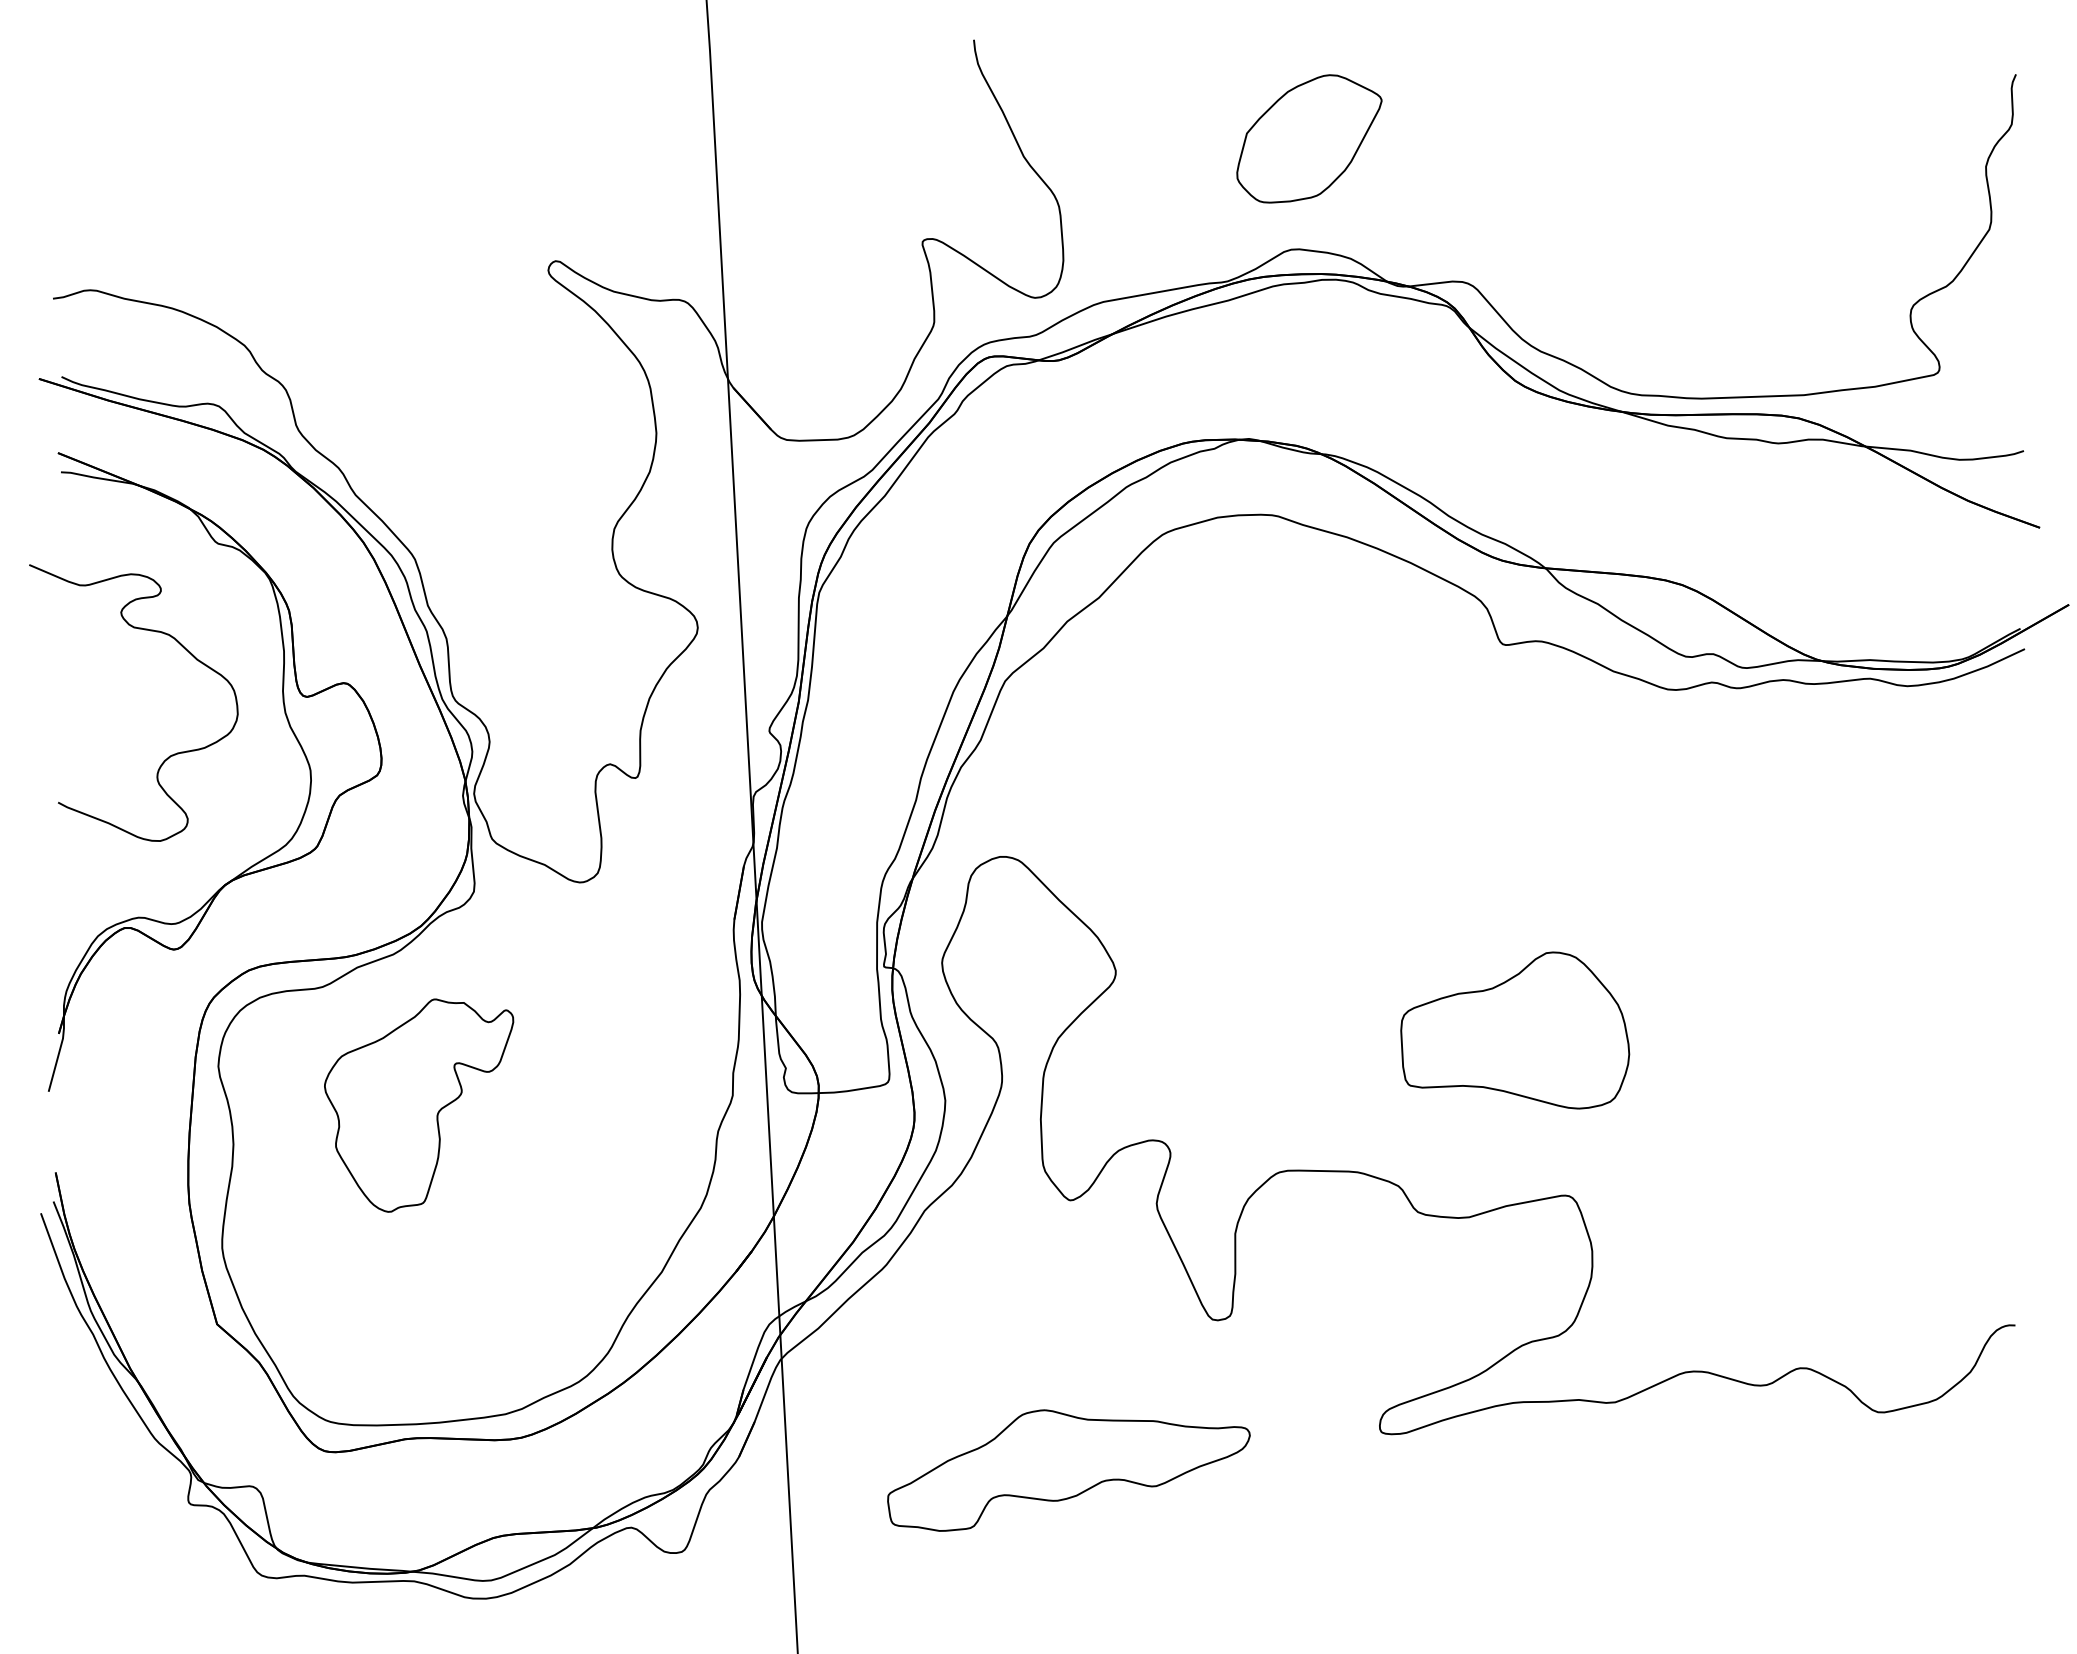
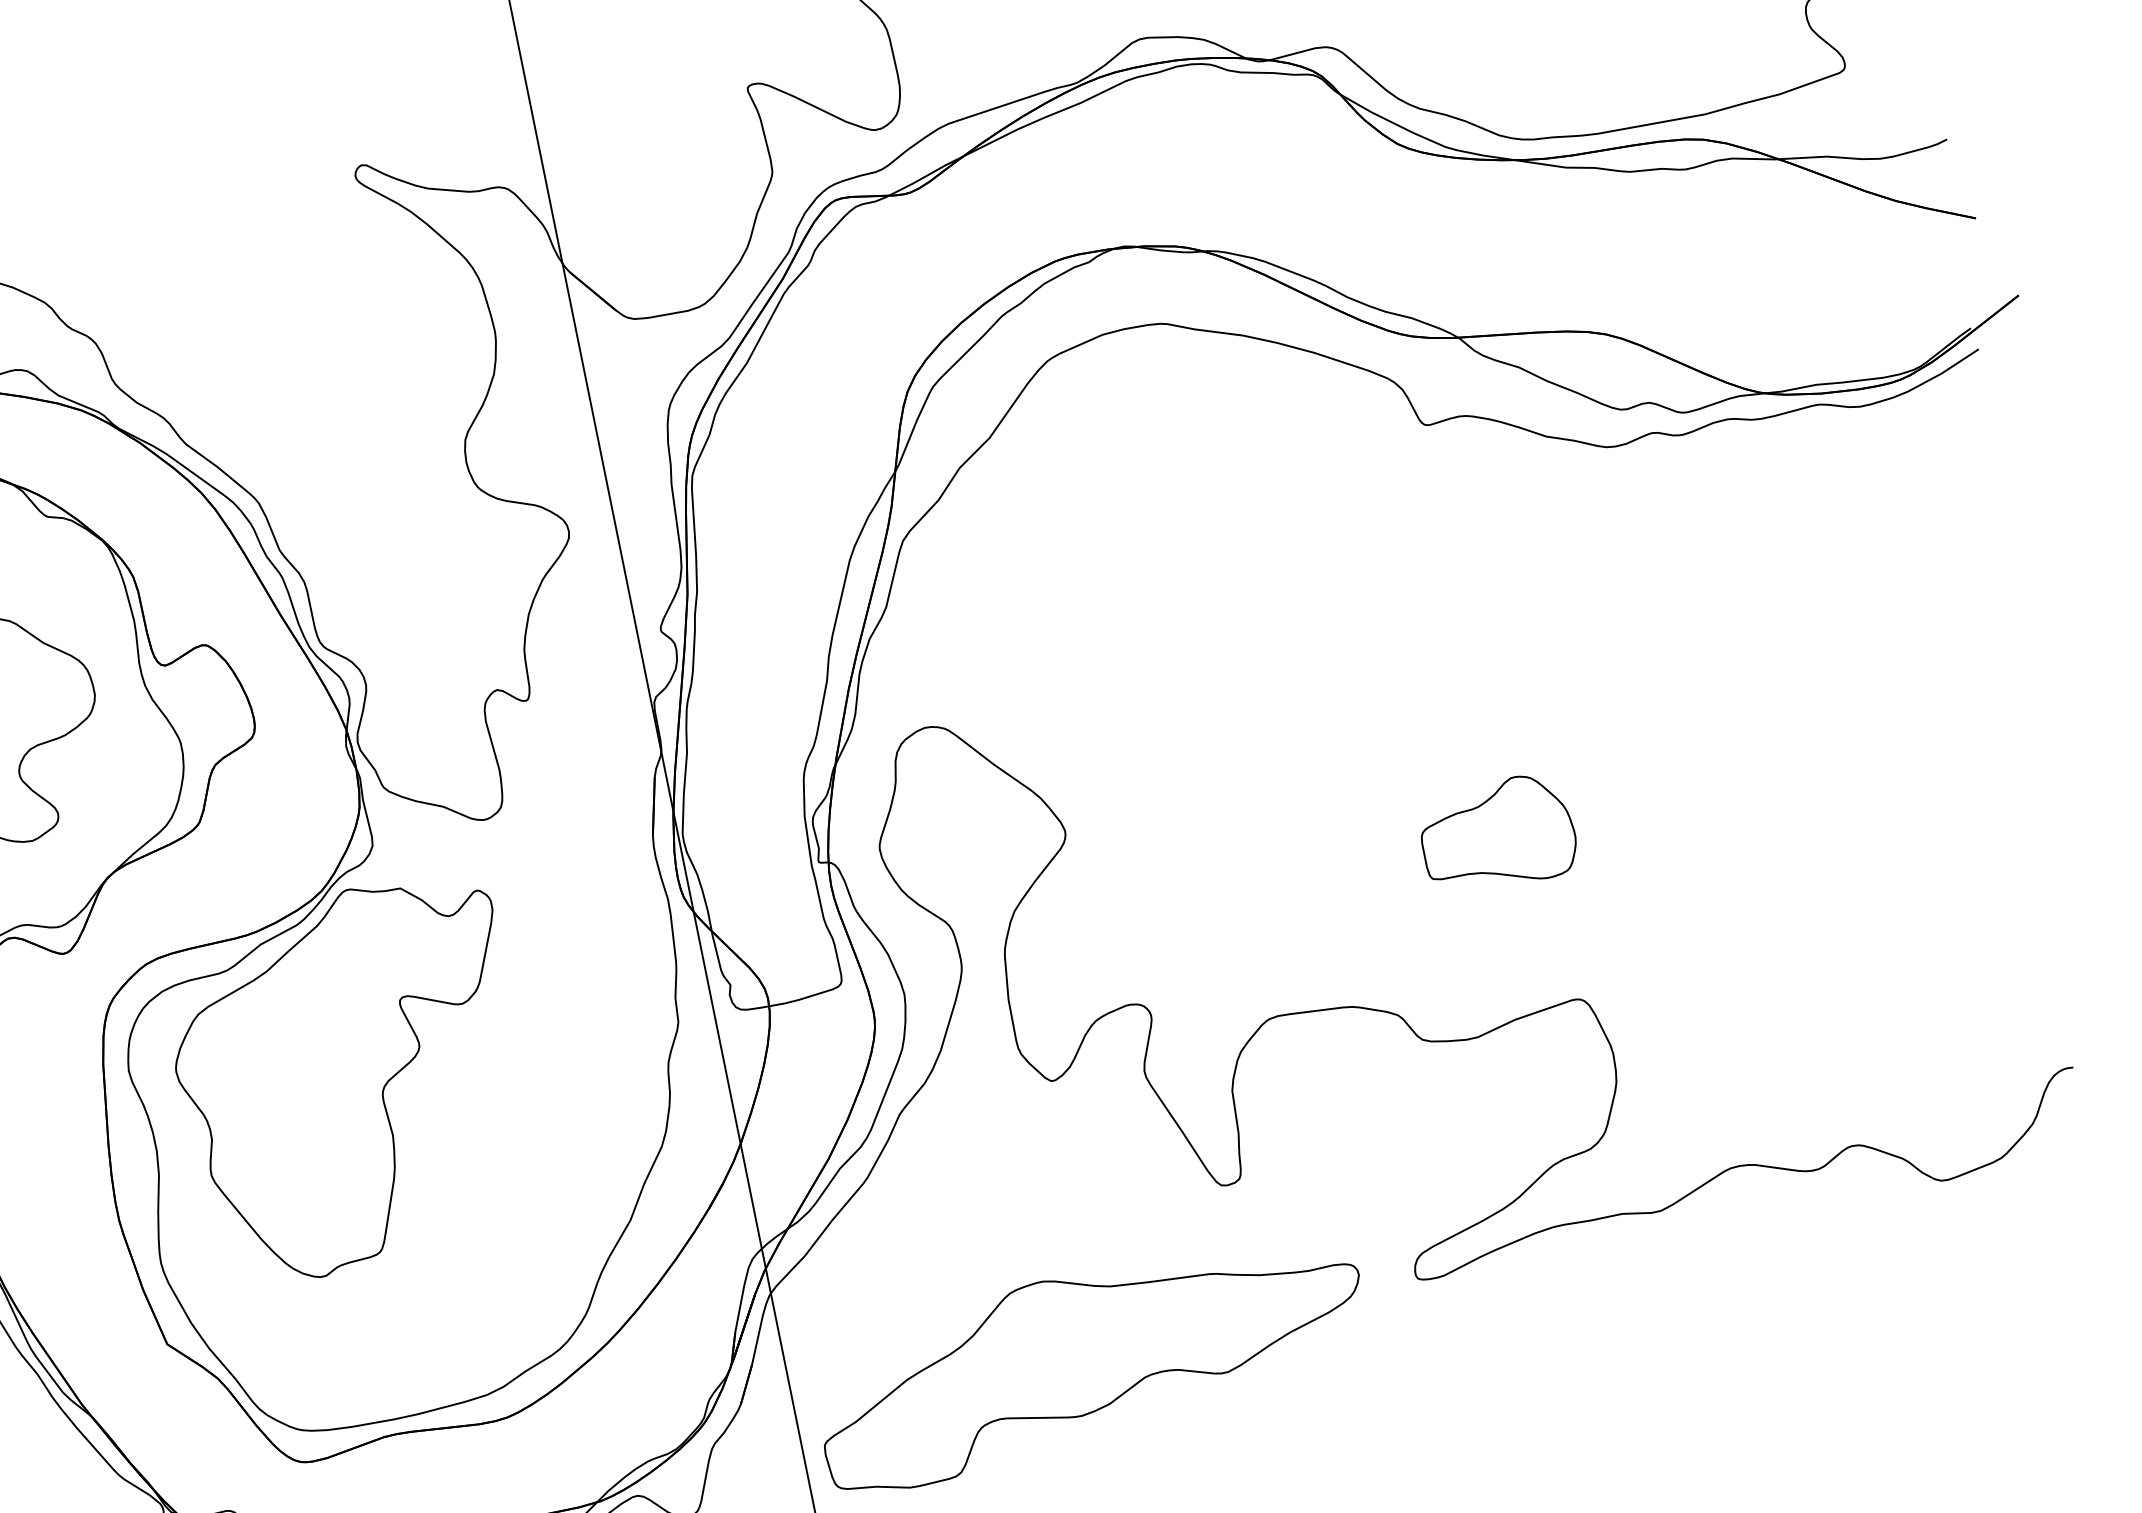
part: (1515, 1030) -> (1497, 832), size x0.62
part: (418, 1105) -> (346, 1081), size x1.67
part: (1068, 1470) -> (1092, 1367), size x1.43

